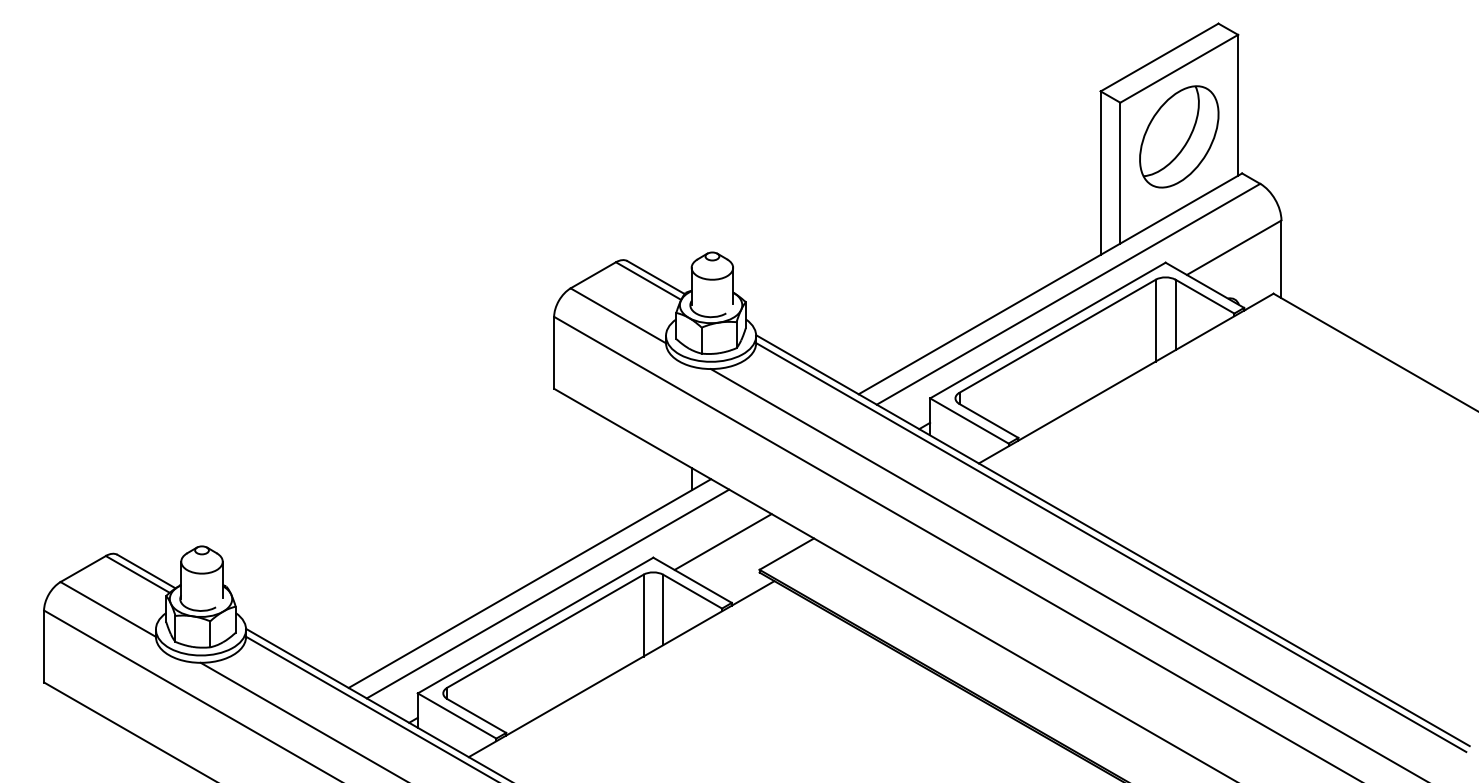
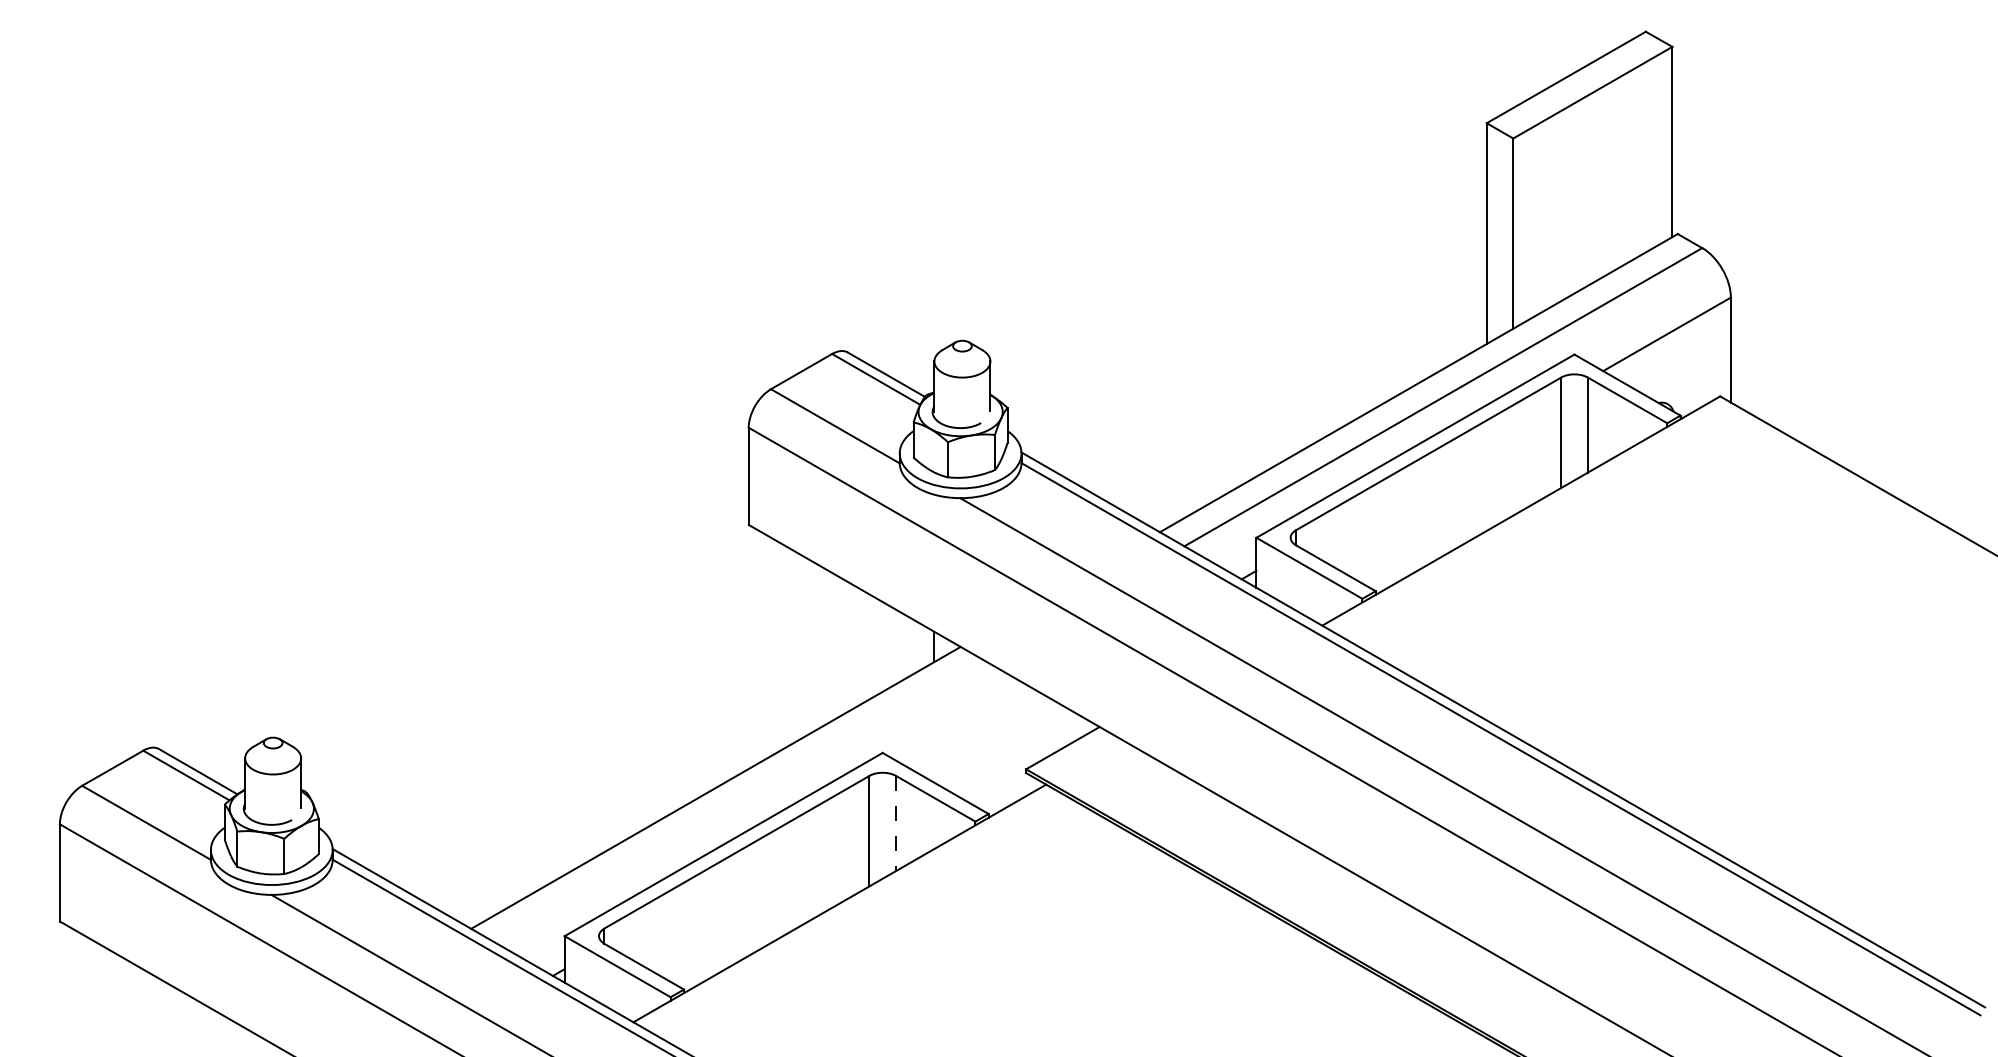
part: (1178, 136) -> (1592, 184), removed
line: (722, 541) -> (976, 731), removed
line: (548, 593) -> (740, 801), removed
line: (663, 609) -> (896, 823), solid -> dashed

